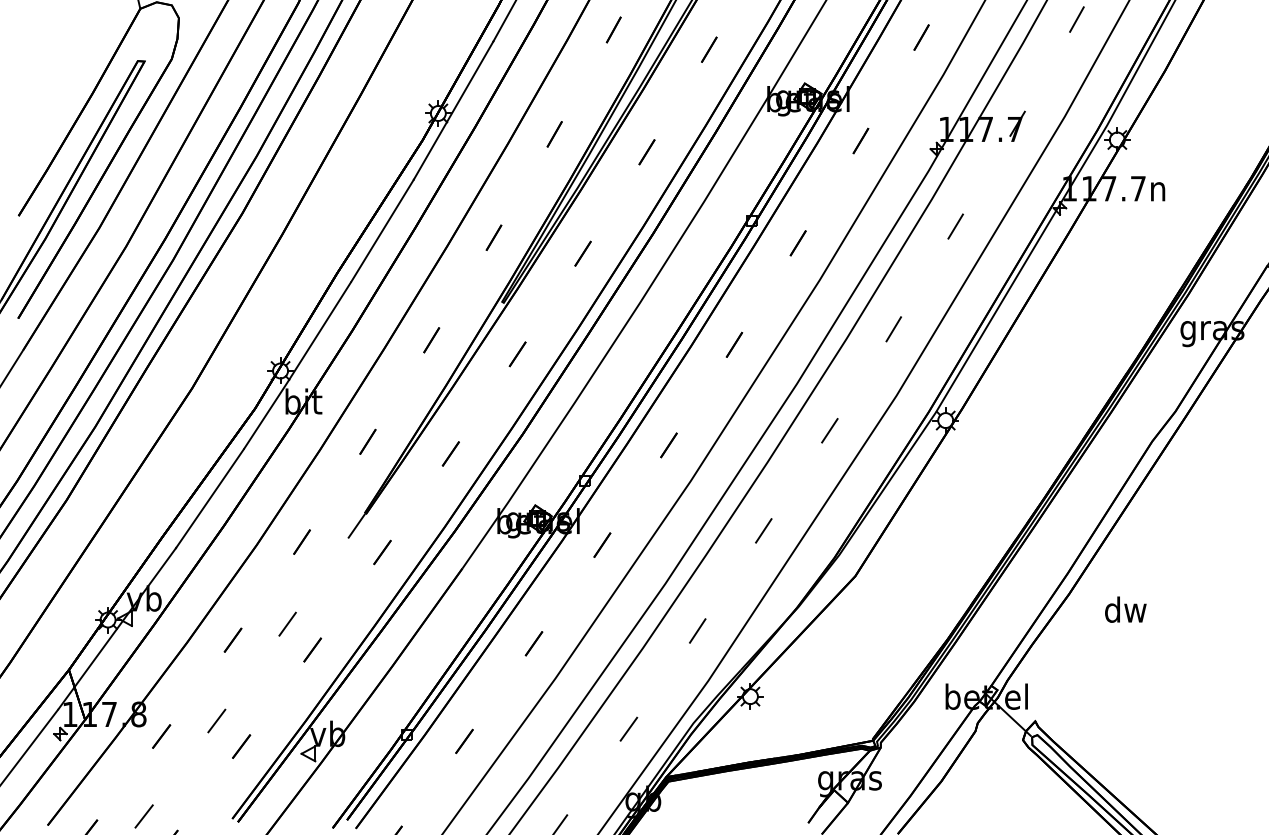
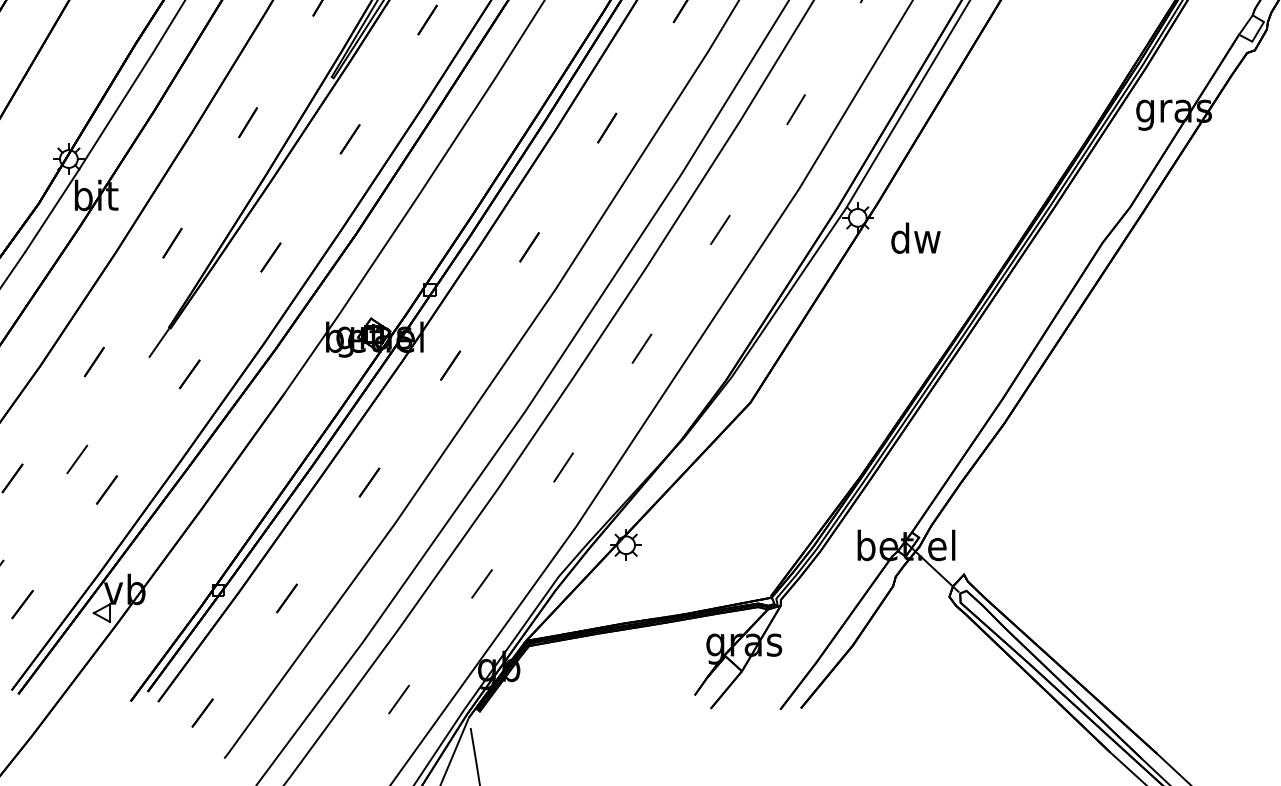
text: (1125, 609) -> (915, 237), moved

